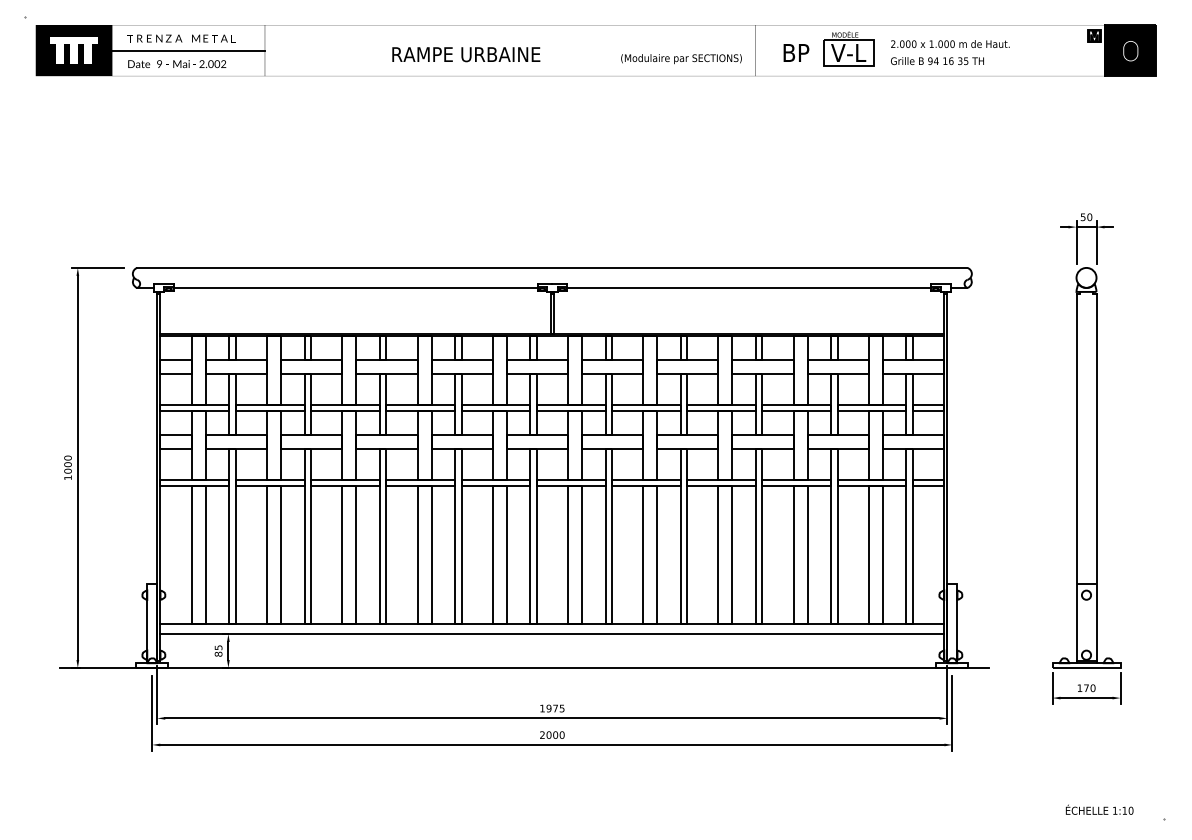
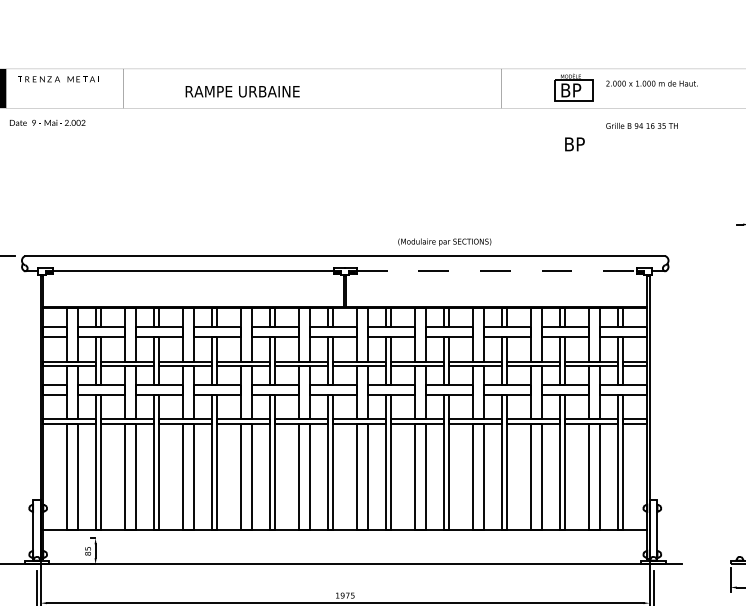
line: (188, 50) -> (64, 88), removed
text: (796, 52) -> (575, 143), moved
text: (848, 52) -> (573, 90), V-L -> BP
text: (466, 54) -> (242, 91), moved
text: (681, 59) -> (444, 242), moved
text: (937, 60) -> (642, 125), moved
text: (177, 64) -> (47, 123), moved
line: (749, 287) -> (497, 271), solid -> dashed
line: (552, 634) -> (345, 538), removed

